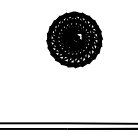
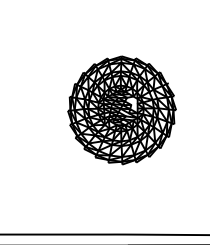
part: (74, 39) -> (121, 109), moved

